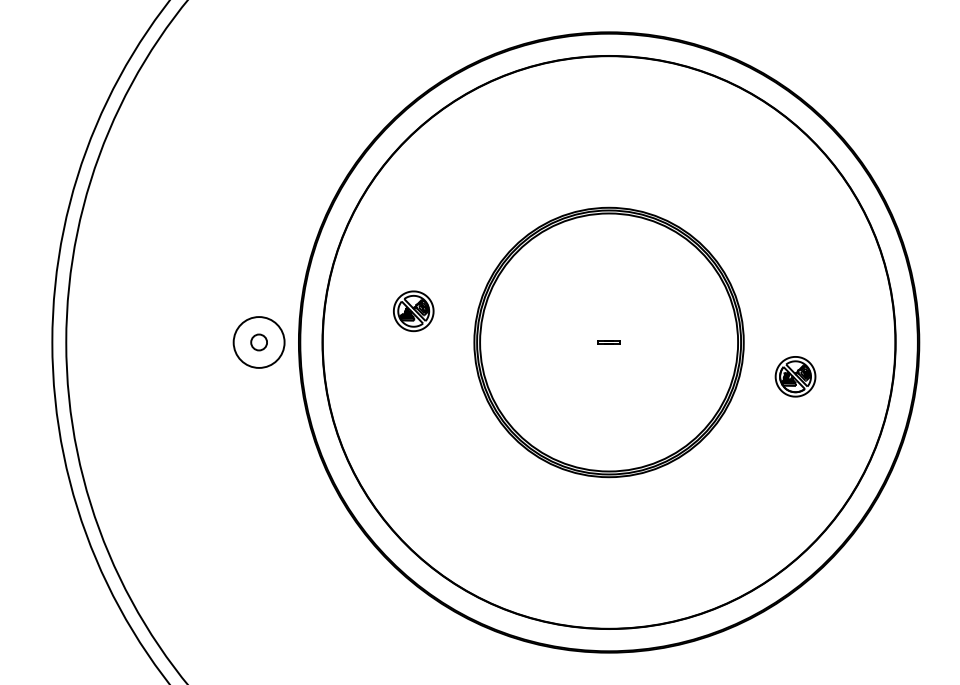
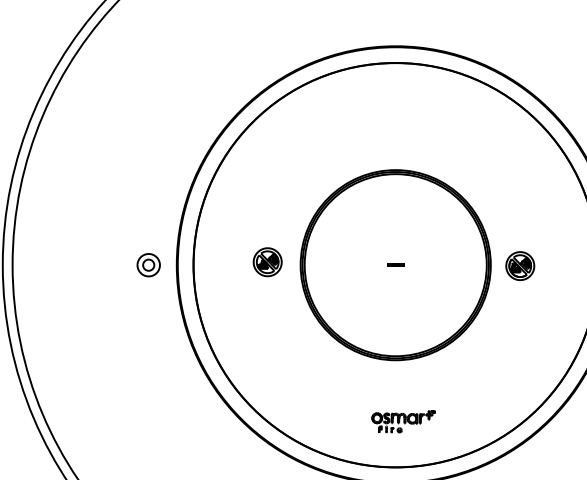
part: (413, 311) -> (267, 262), moved
circle: (259, 342) -> (148, 265), size x0.62
part: (795, 376) -> (520, 265), moved
part: (620, 564) -> (403, 421), added

